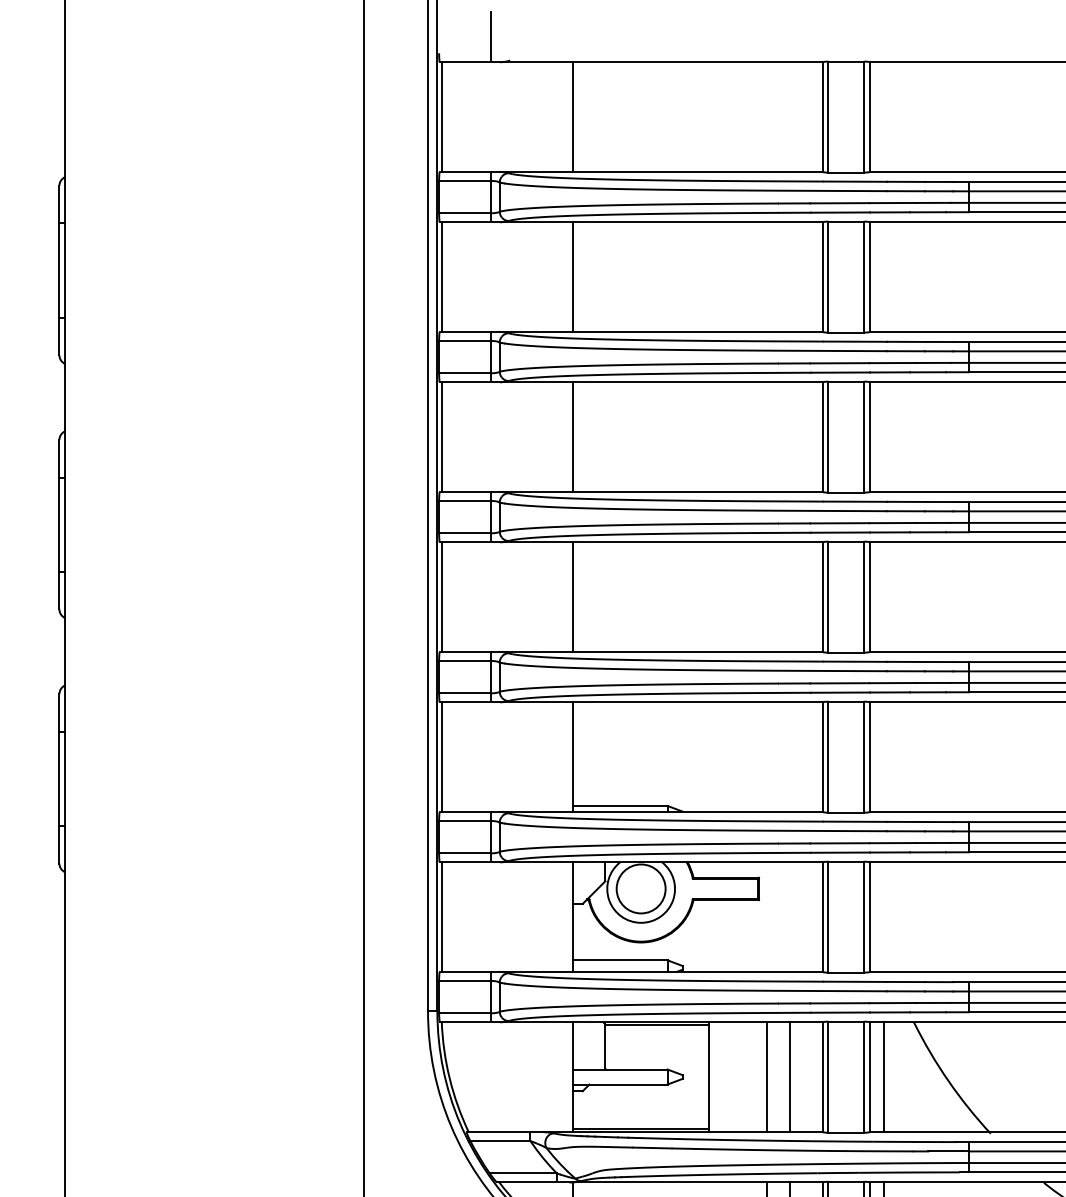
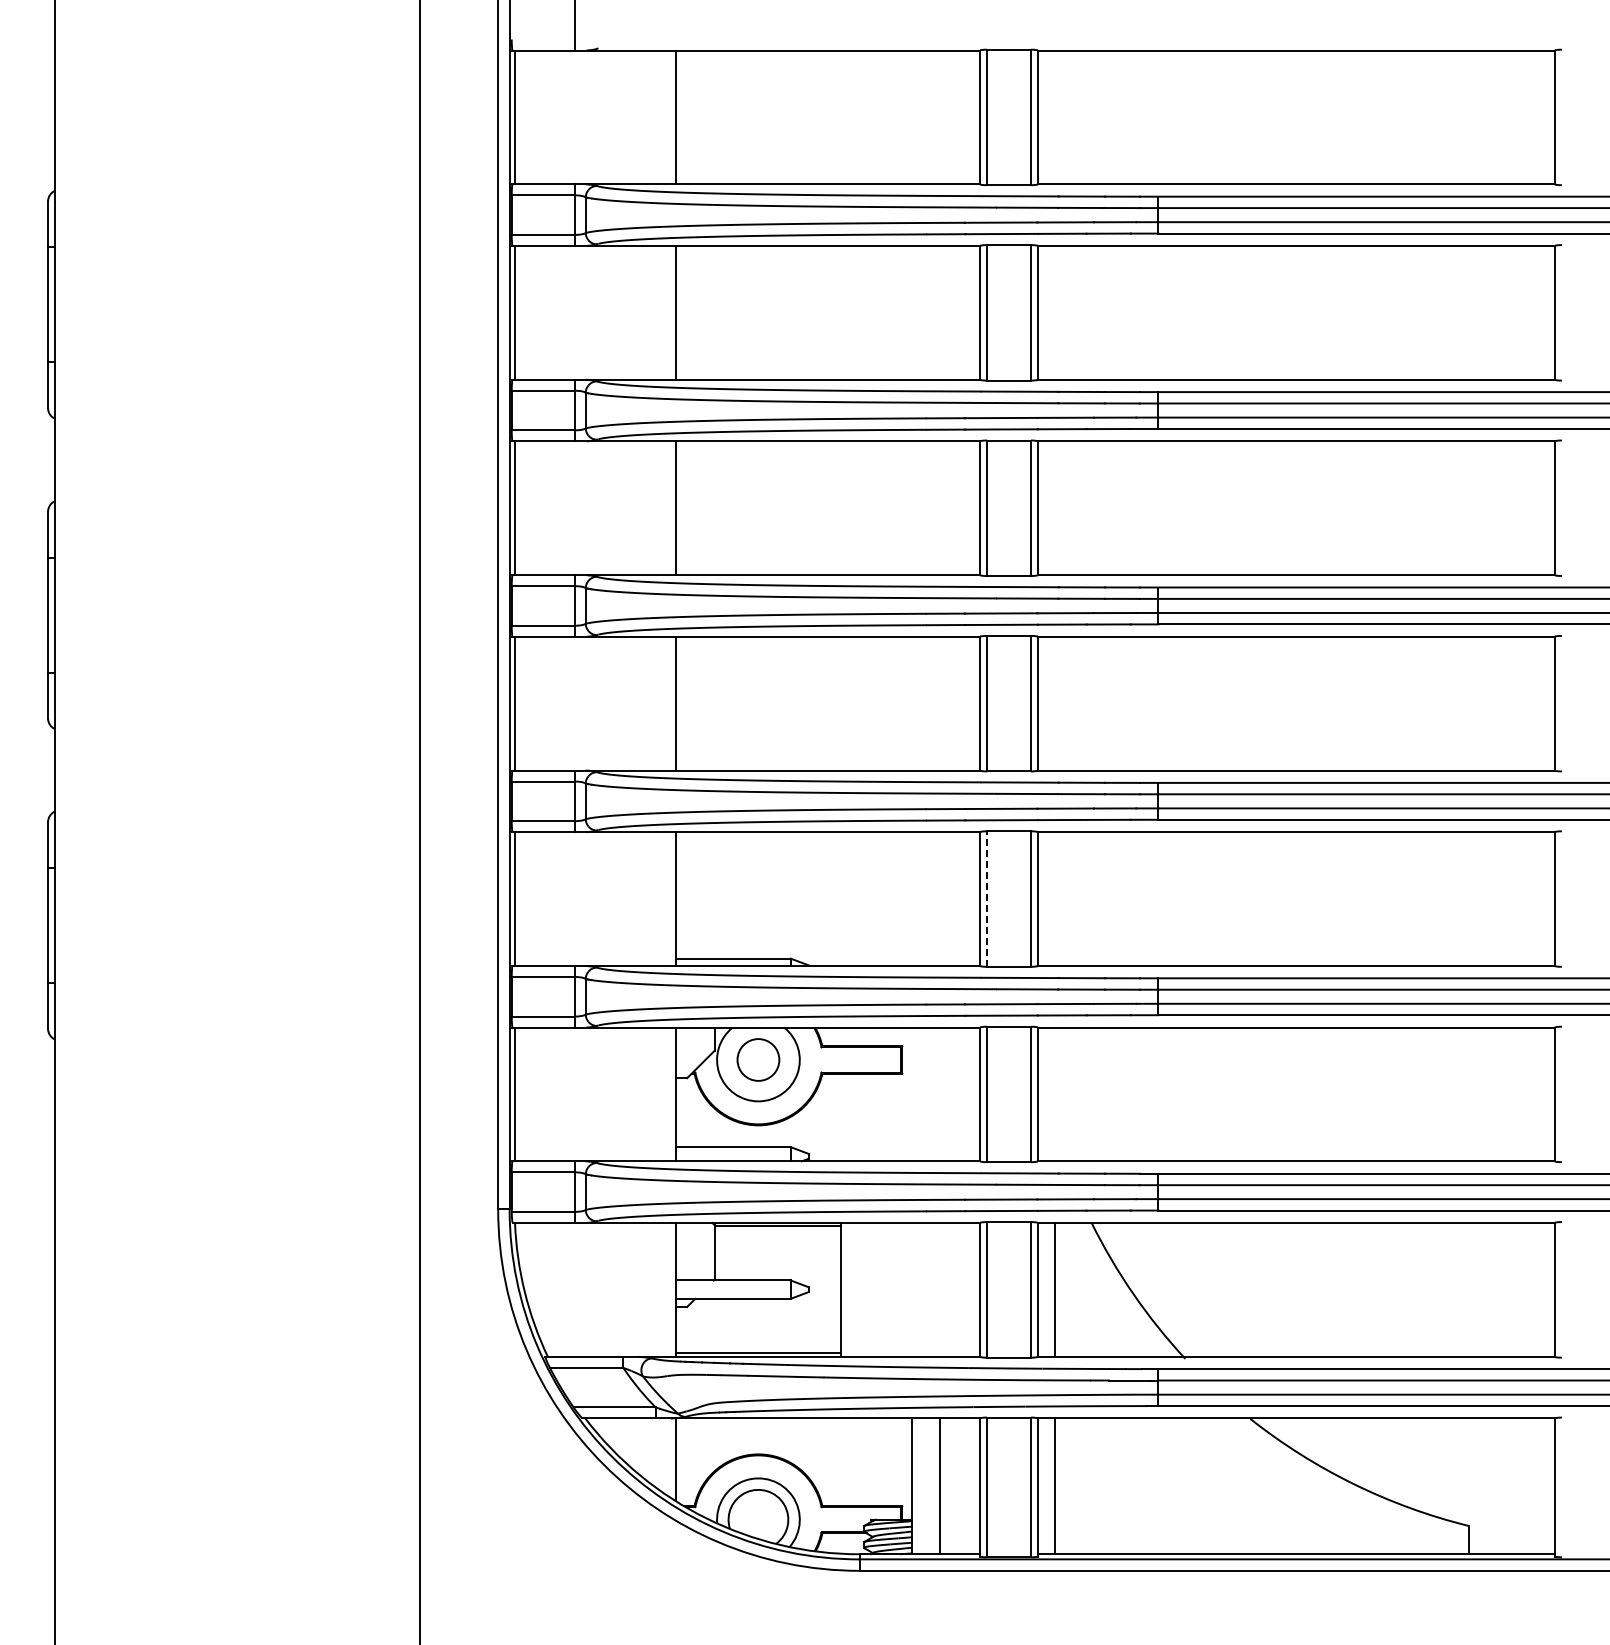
line: (828, 757) -> (987, 899), solid -> dashed
circle: (641, 888) -> (758, 1059), size x0.7
line: (767, 1076) -> (912, 1289), removed
line: (790, 1076) -> (940, 1289), removed

